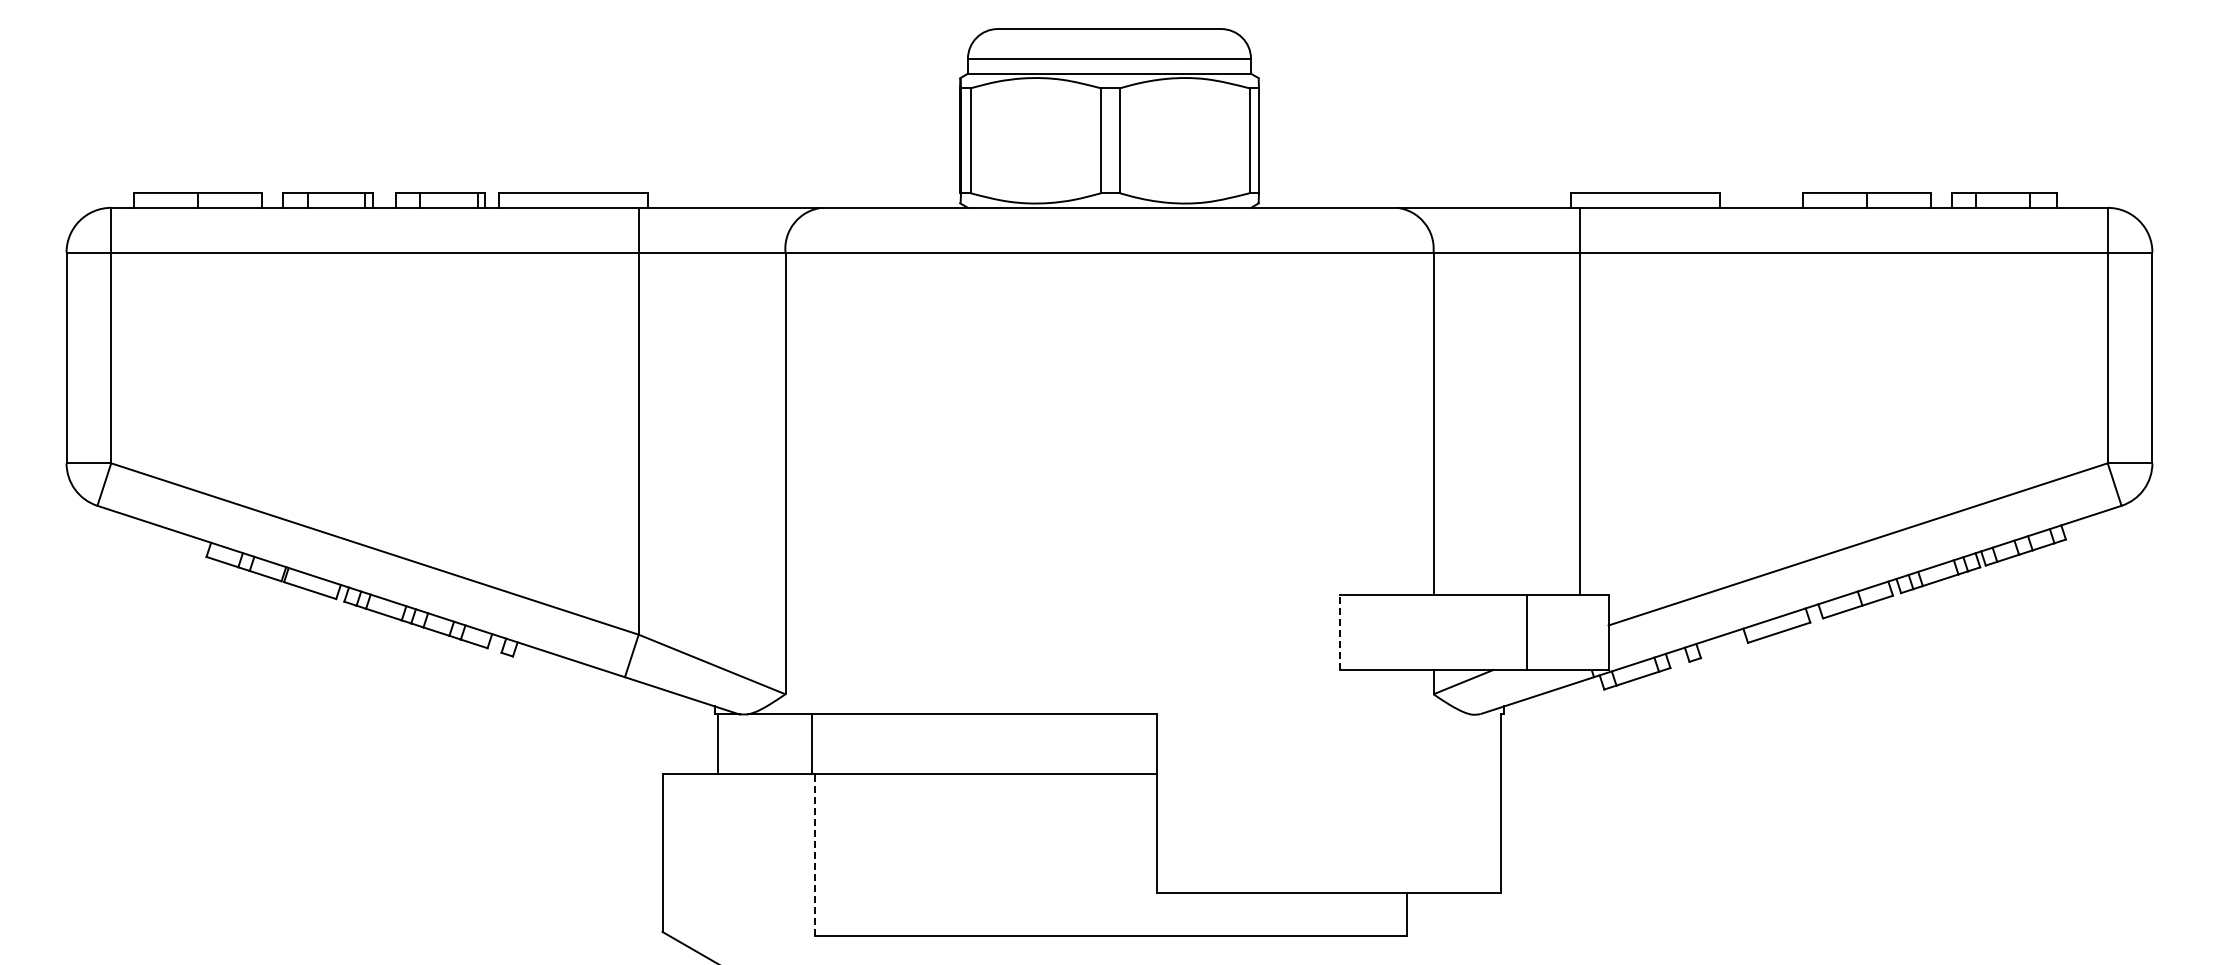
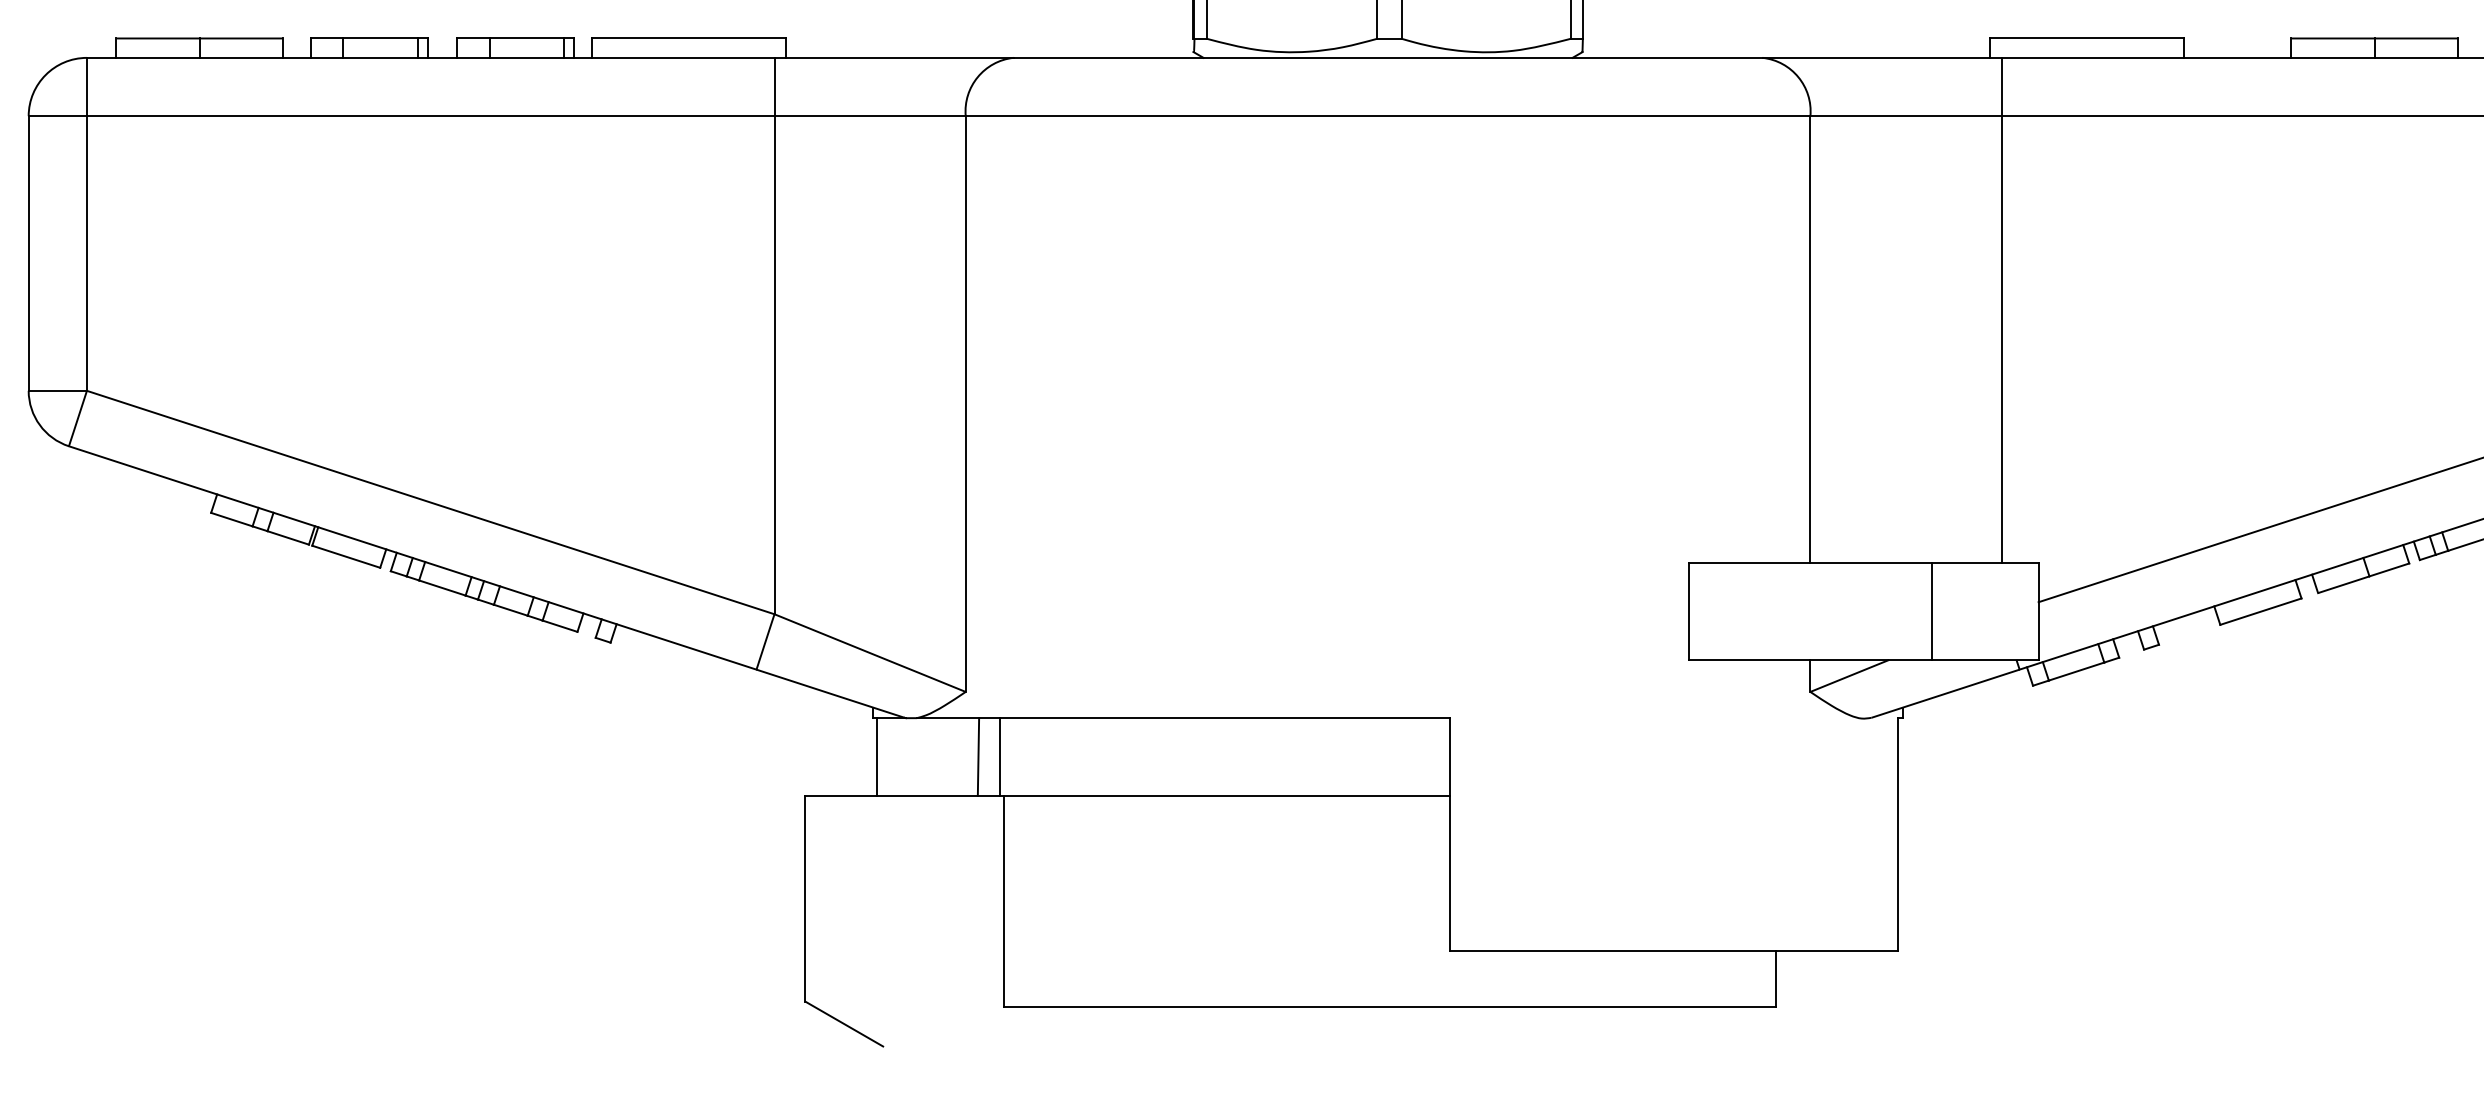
line: (1340, 631) -> (1689, 610), dashed -> solid
line: (794, 744) -> (977, 757), added
line: (814, 854) -> (1003, 900), dashed -> solid

